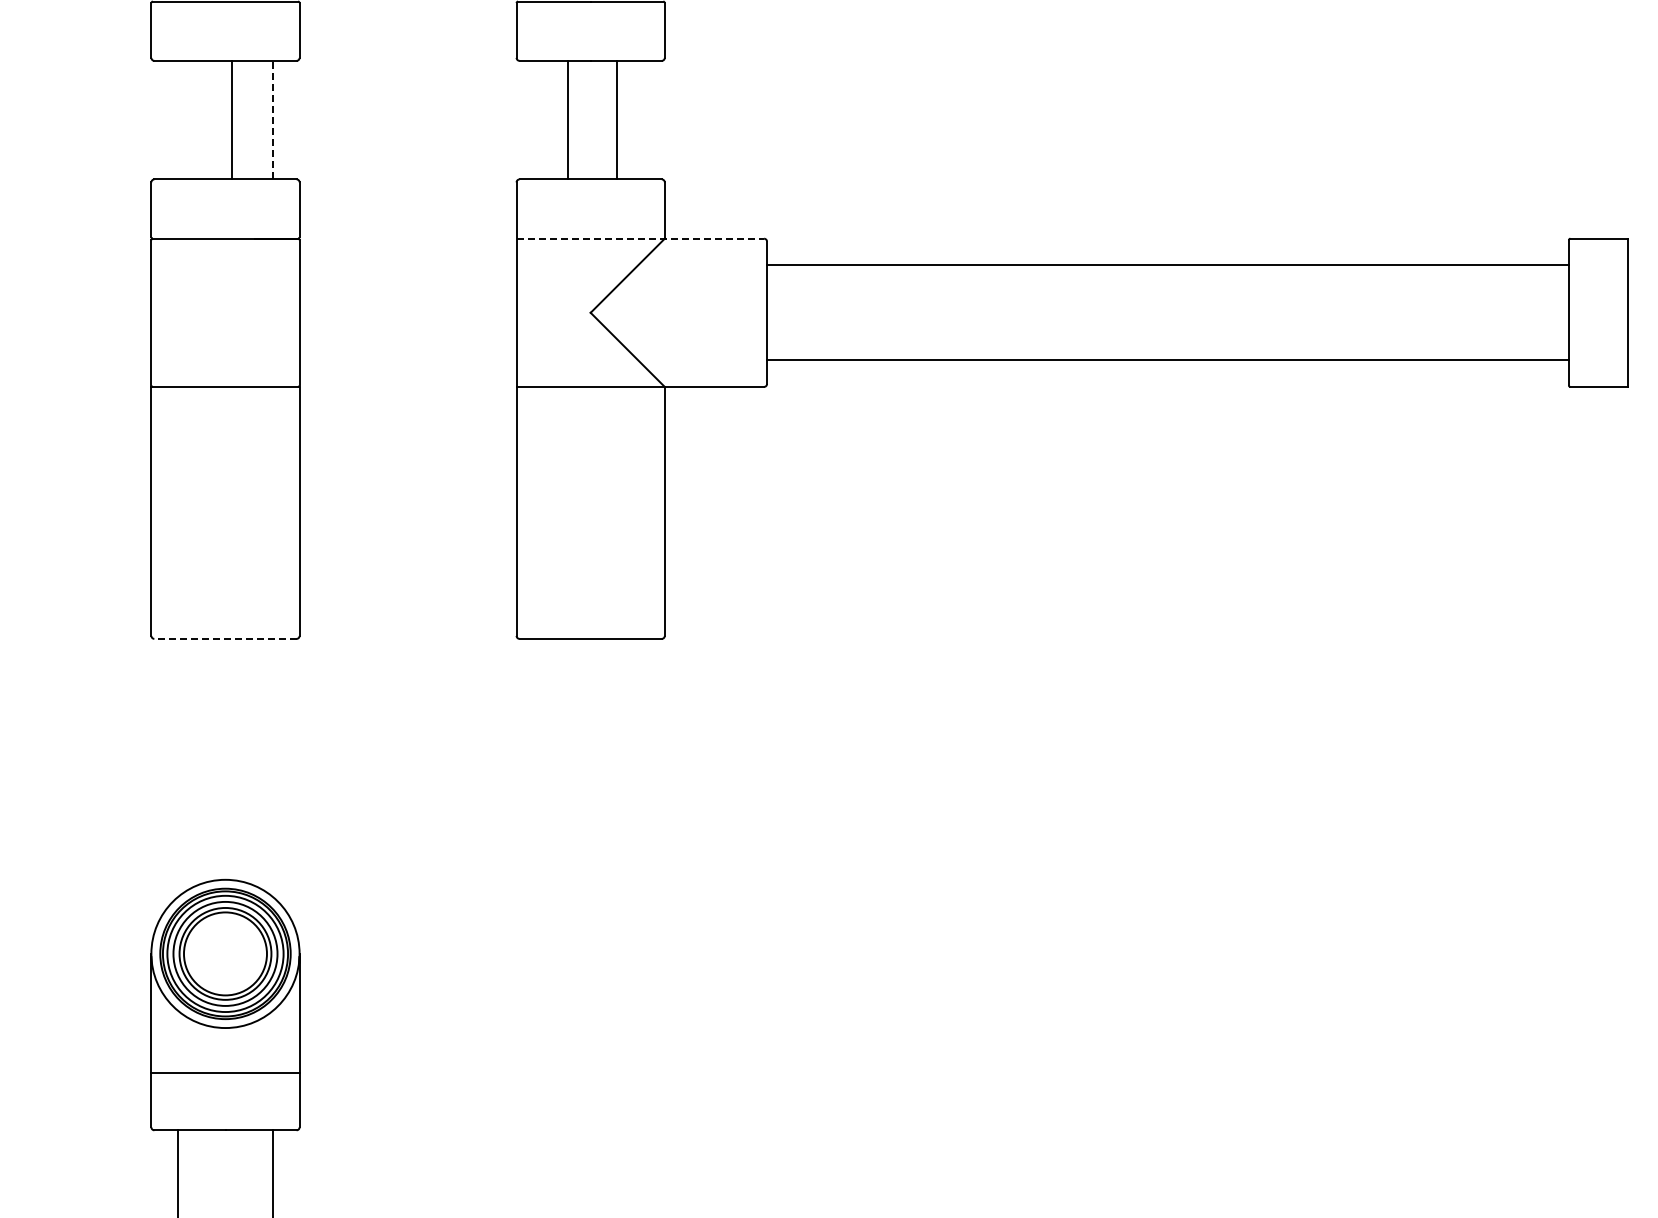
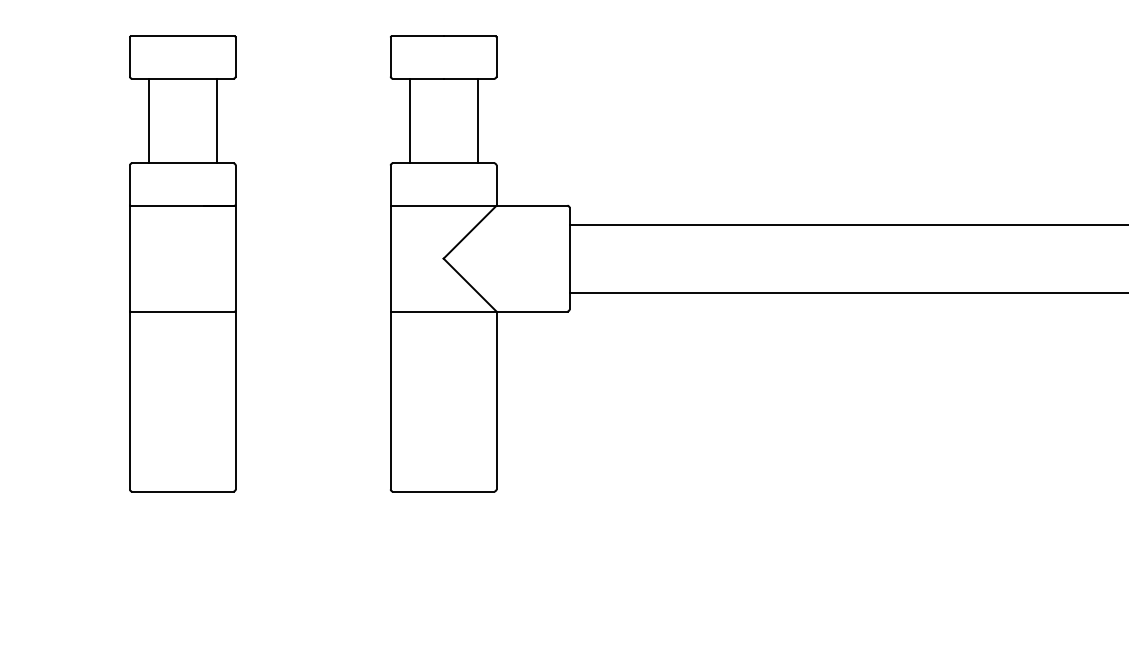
line: (232, 119) -> (149, 120), moved
line: (272, 119) -> (216, 120), dashed -> solid
line: (568, 119) -> (477, 120), moved
line: (617, 119) -> (409, 120), moved
line: (640, 238) -> (479, 205), dashed -> solid
line: (225, 638) -> (182, 491), dashed -> solid

